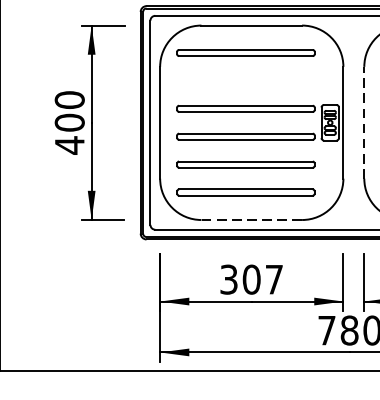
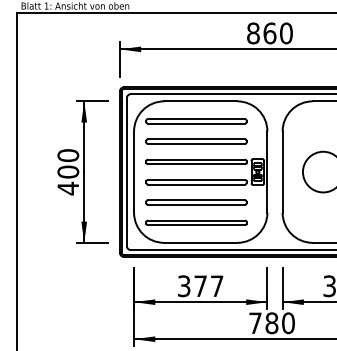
part: (245, 80) -> (196, 141), added
line: (364, 123) -> (282, 172), dashed -> solid
line: (251, 219) -> (200, 242), dashed -> solid
text: (251, 279) -> (200, 286), 307 -> 377

